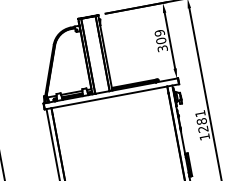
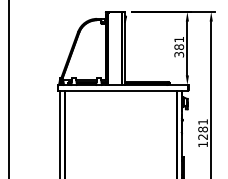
text: (160, 37) -> (179, 43), 309 -> 381

